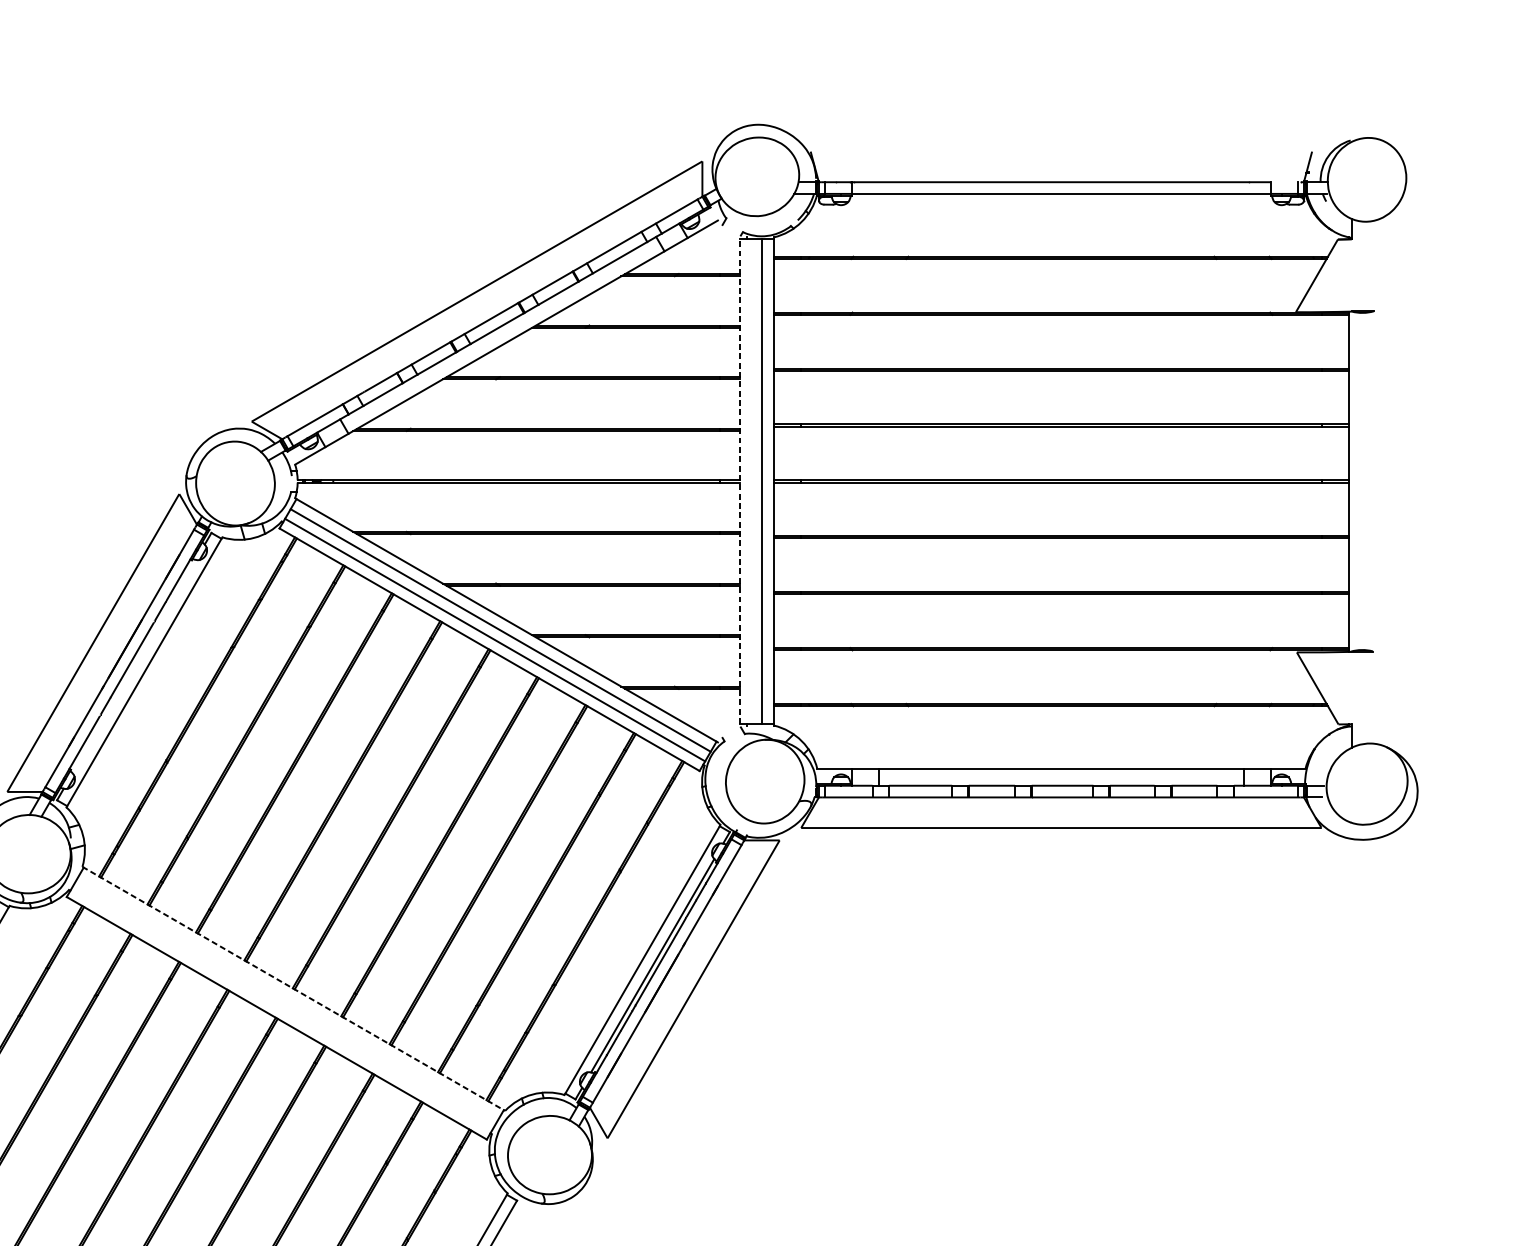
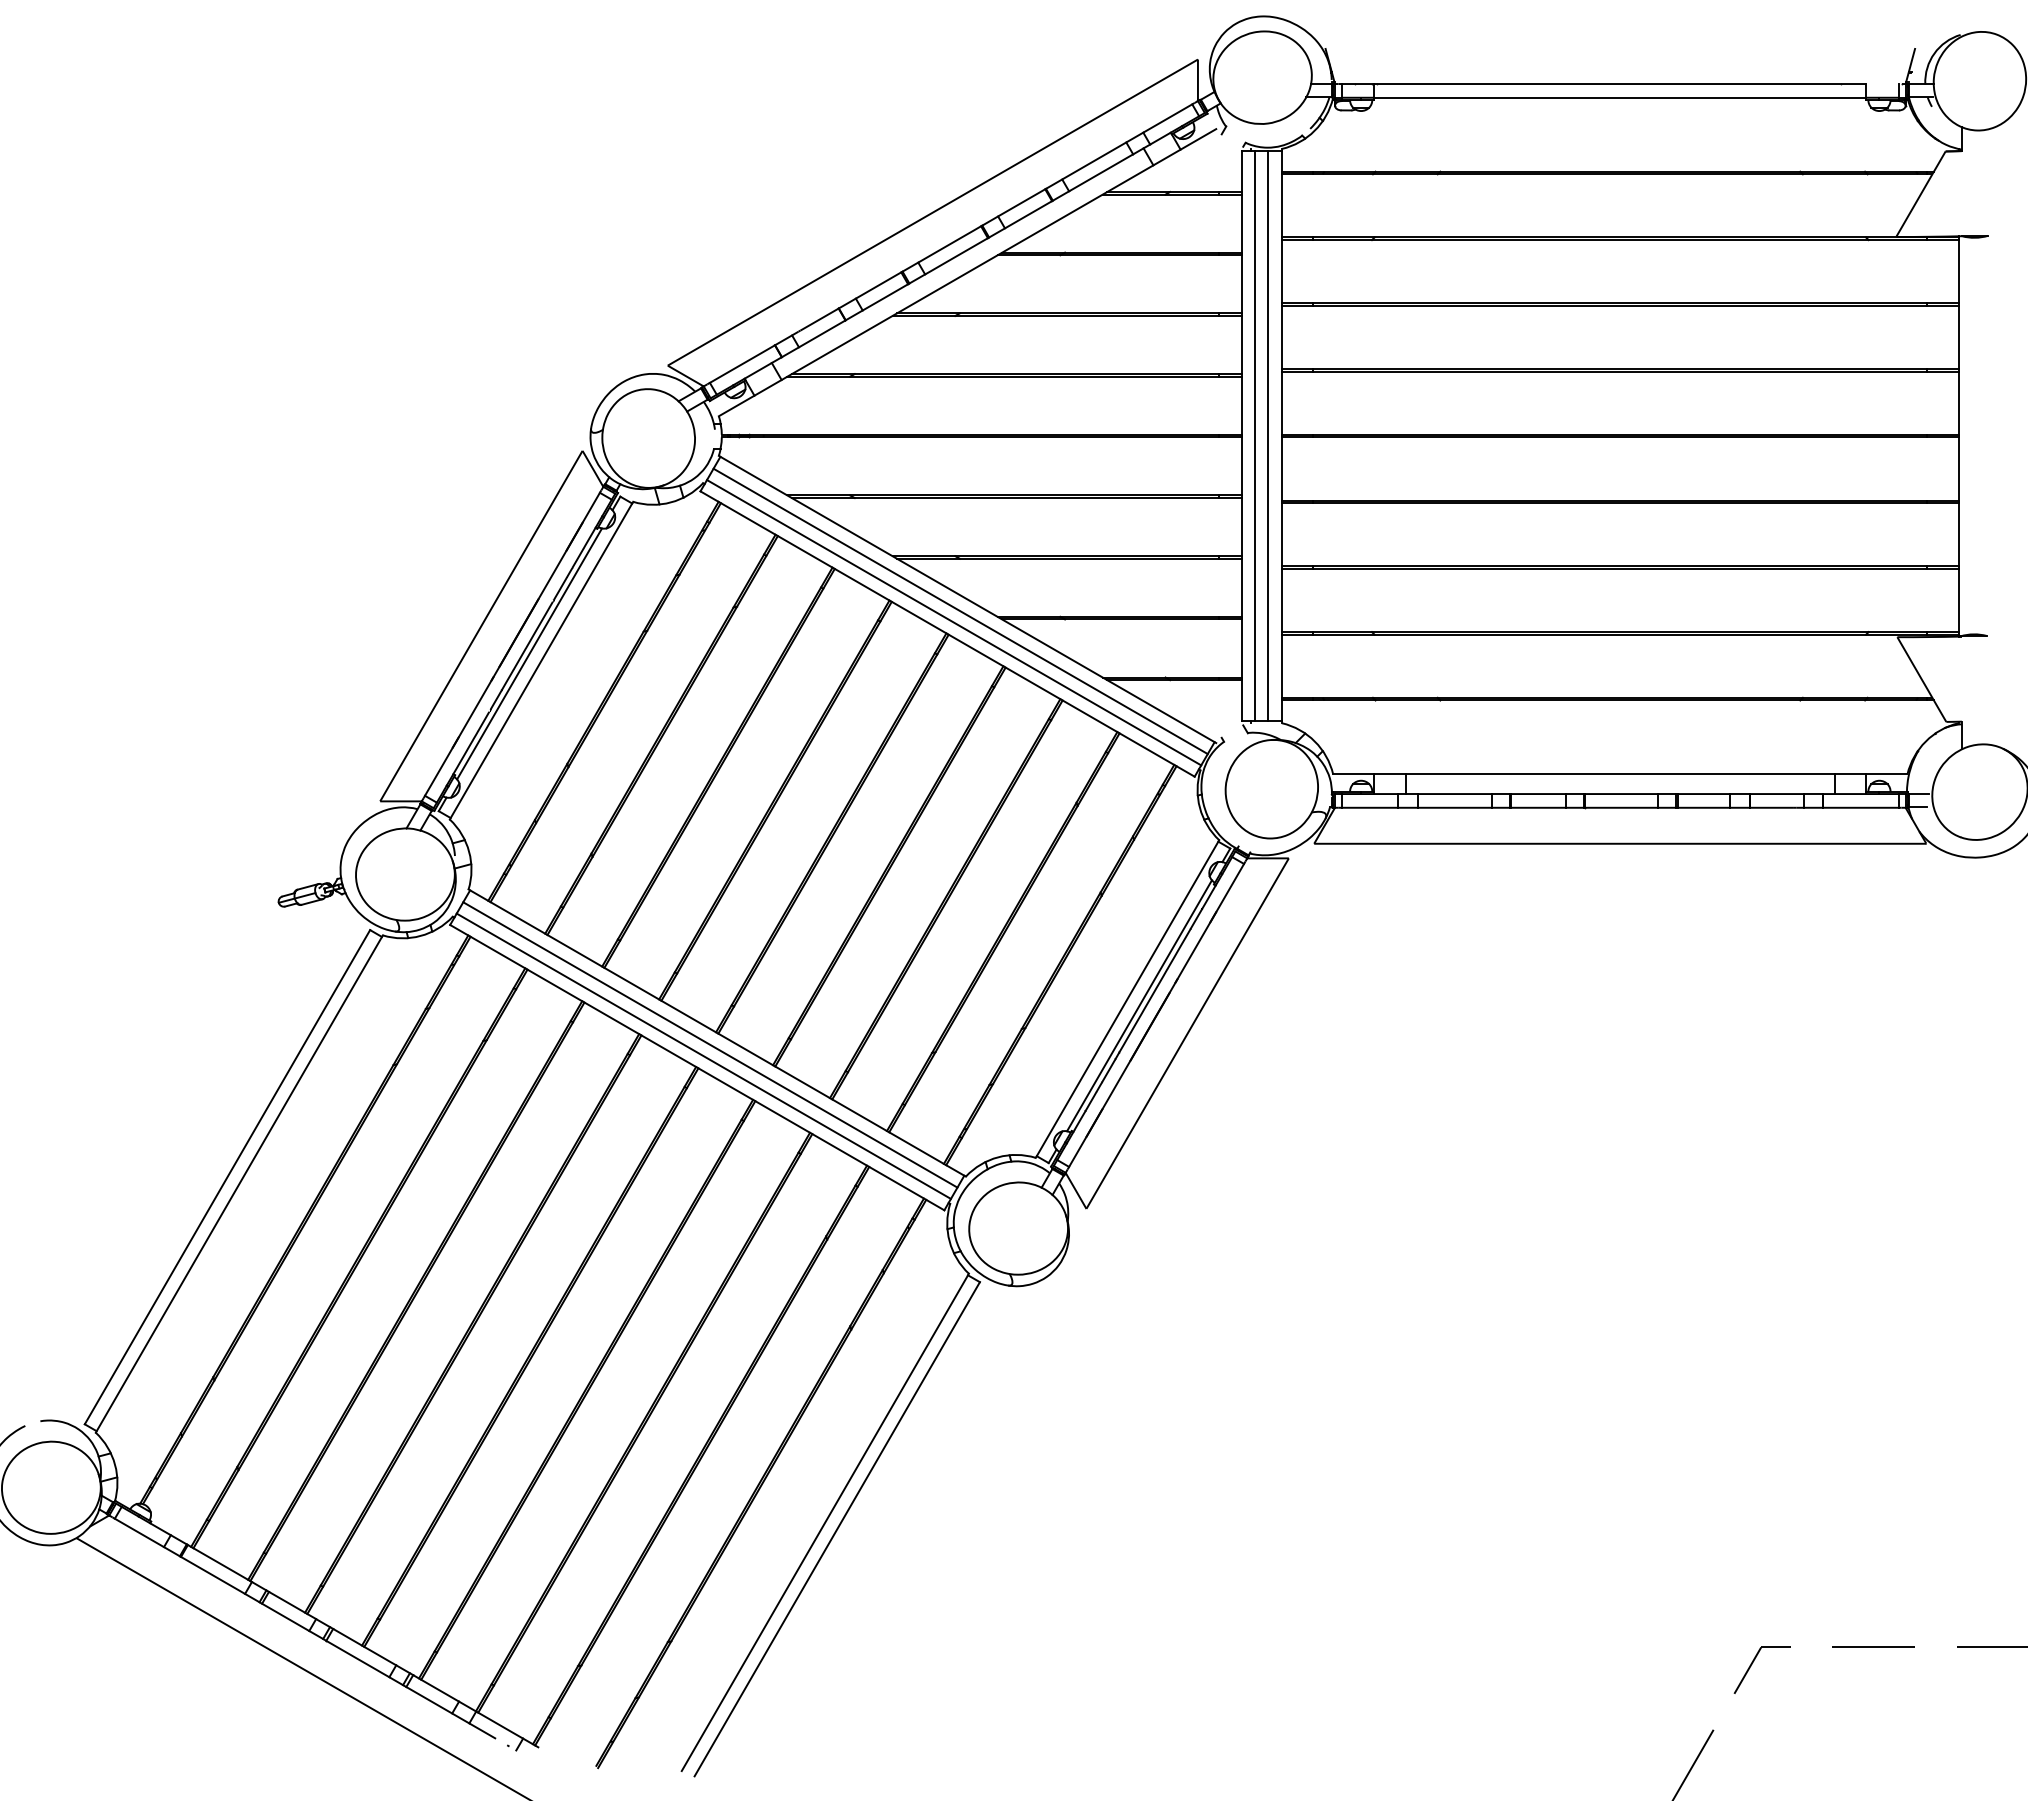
line: (740, 480) -> (1242, 435), dashed -> solid
line: (751, 480) -> (1255, 435), added
line: (134, 666) -> (529, 653), added
line: (294, 989) -> (717, 1033), dashed -> solid
line: (288, 998) -> (710, 1044), added
line: (282, 1007) -> (703, 1055), added

